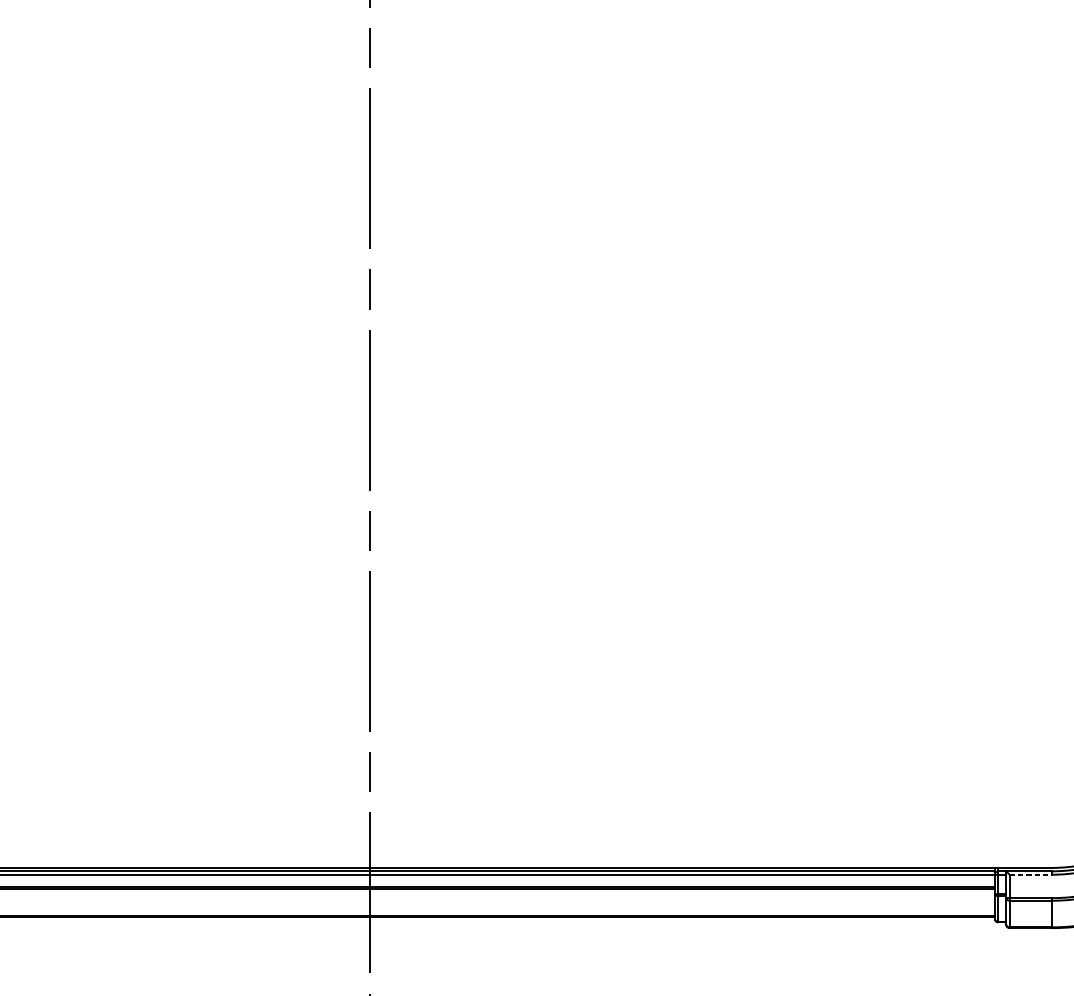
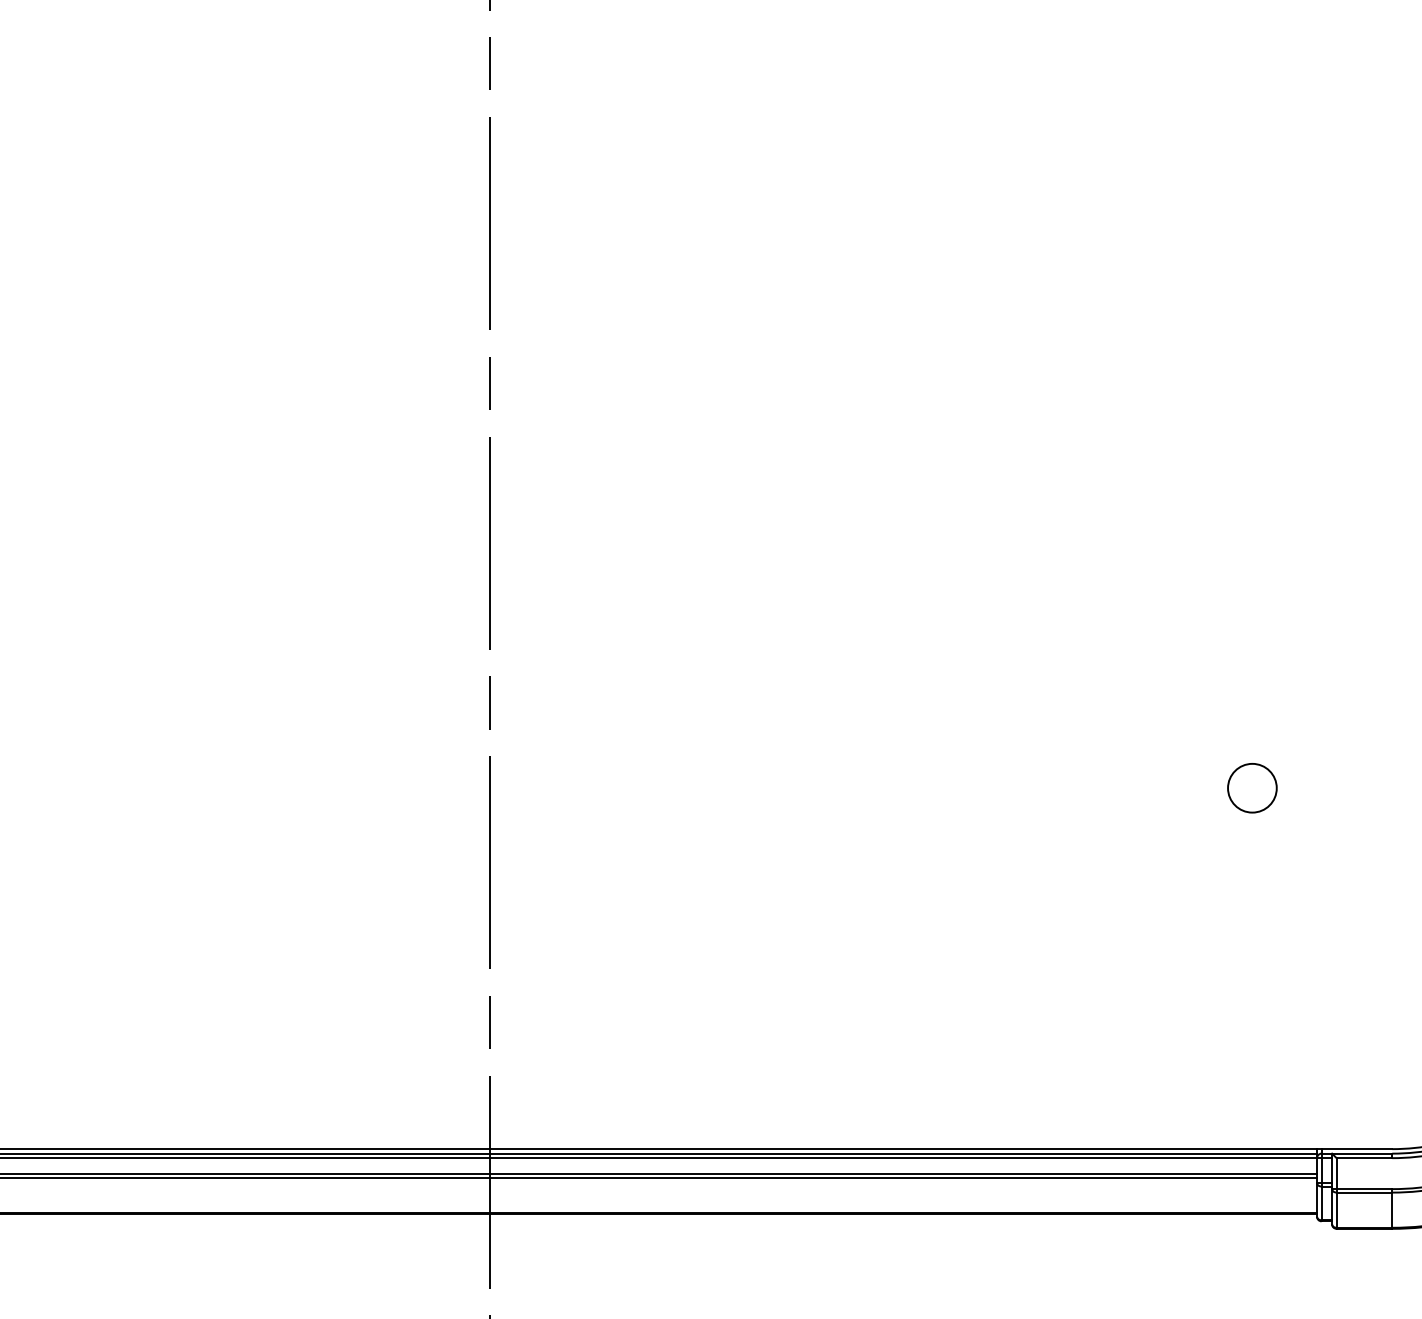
circle: (946, 595) -> (1252, 788), added
line: (1030, 874) -> (1364, 1158), dashed -> solid

